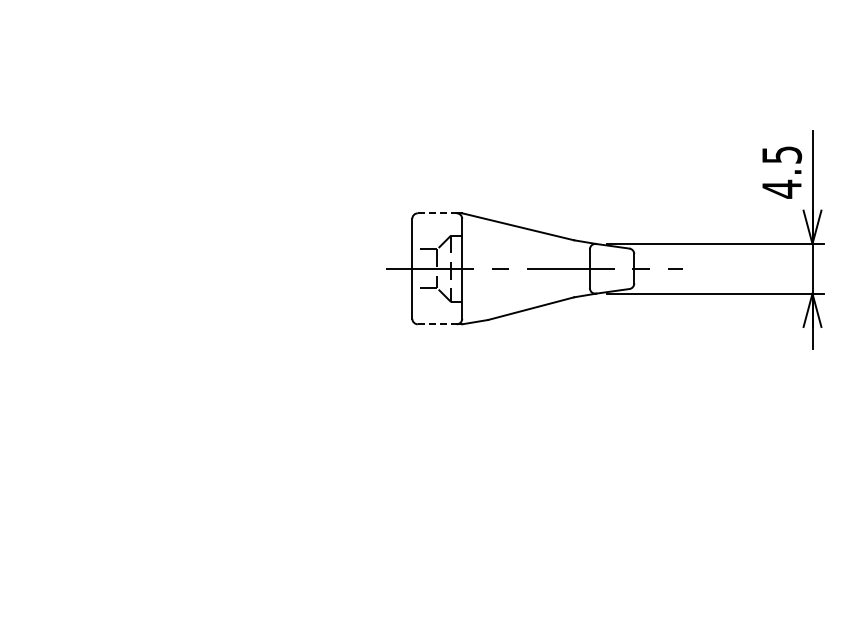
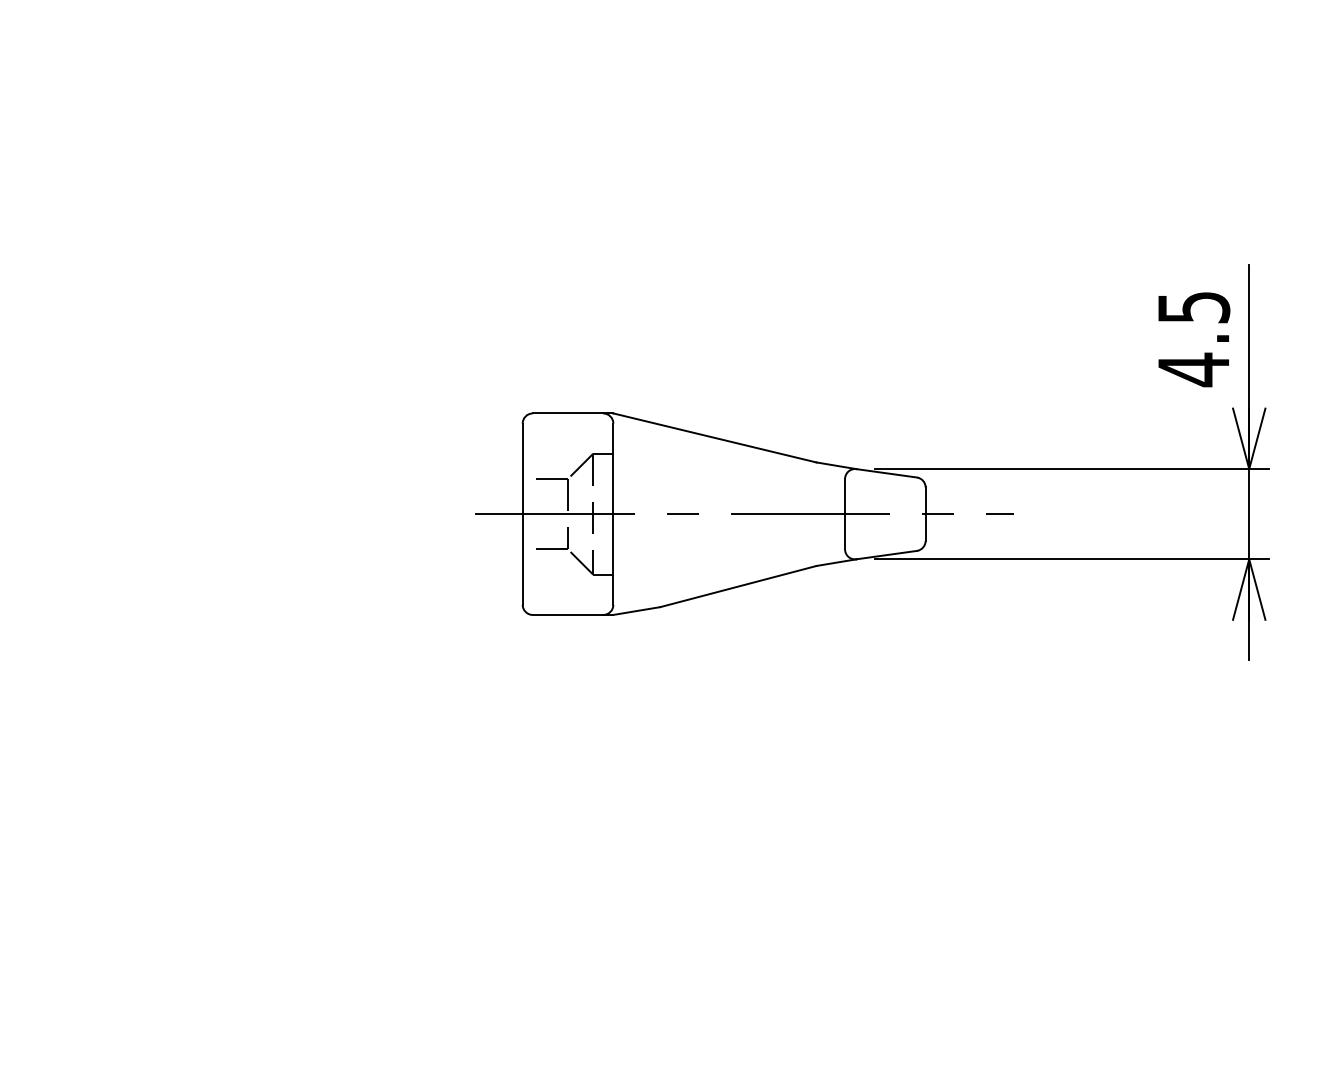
line: (437, 213) -> (568, 413), dashed -> solid
line: (437, 324) -> (568, 615), dashed -> solid

